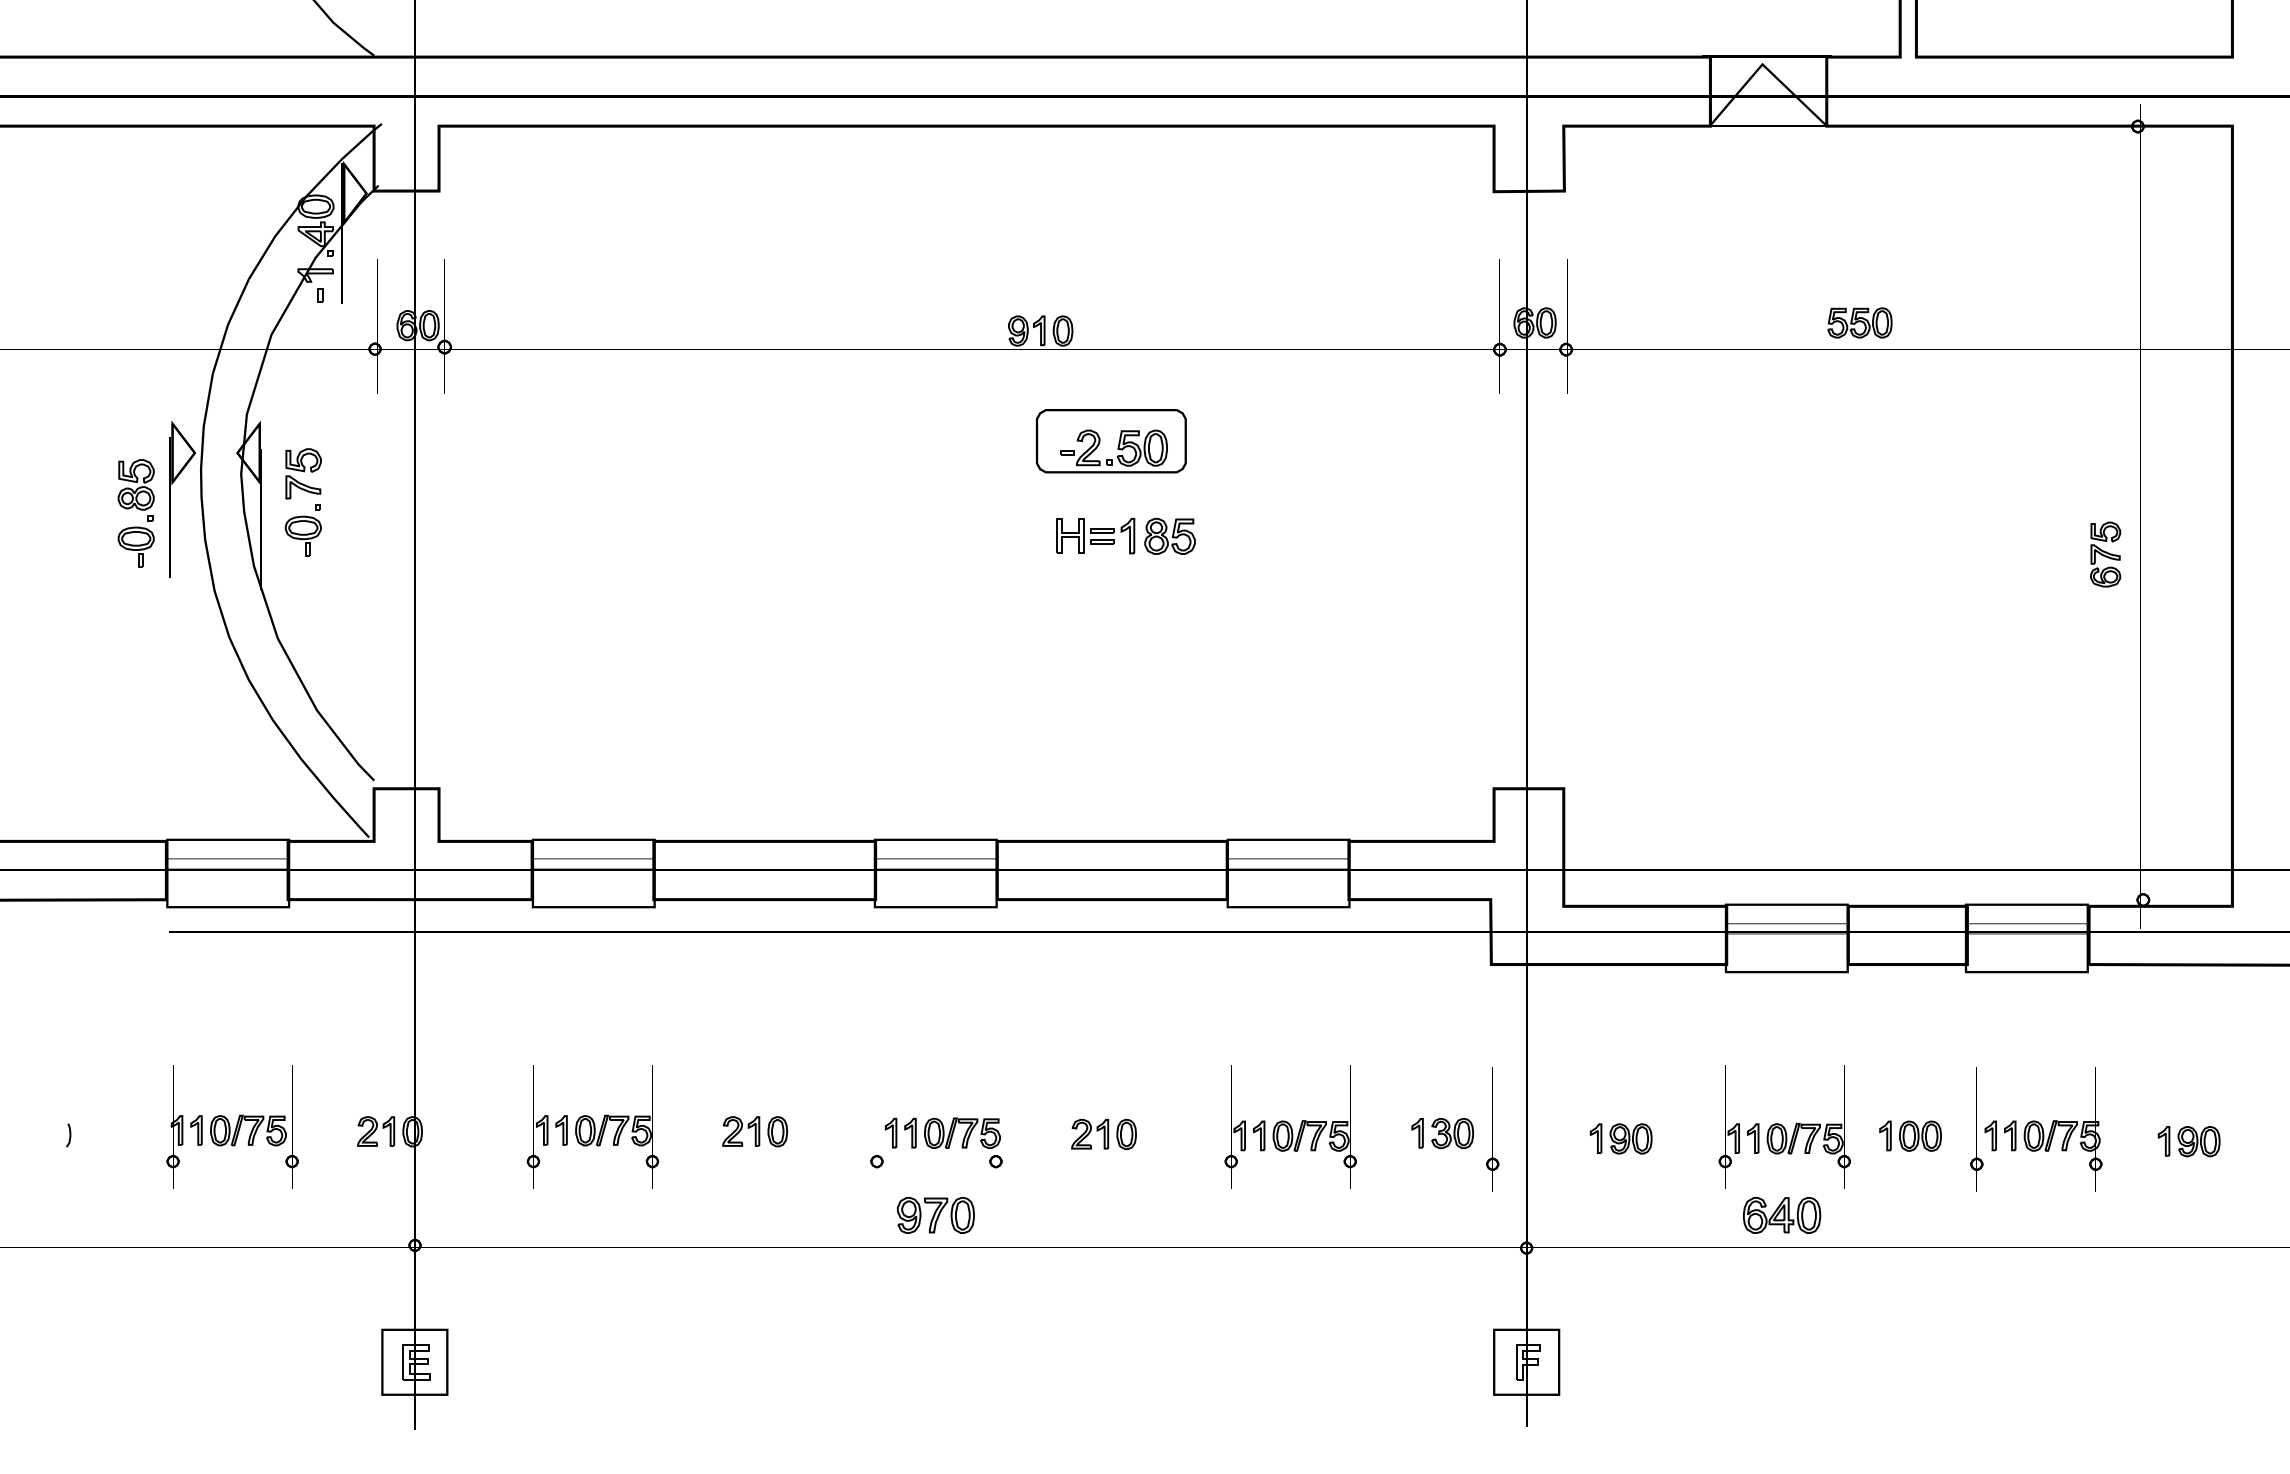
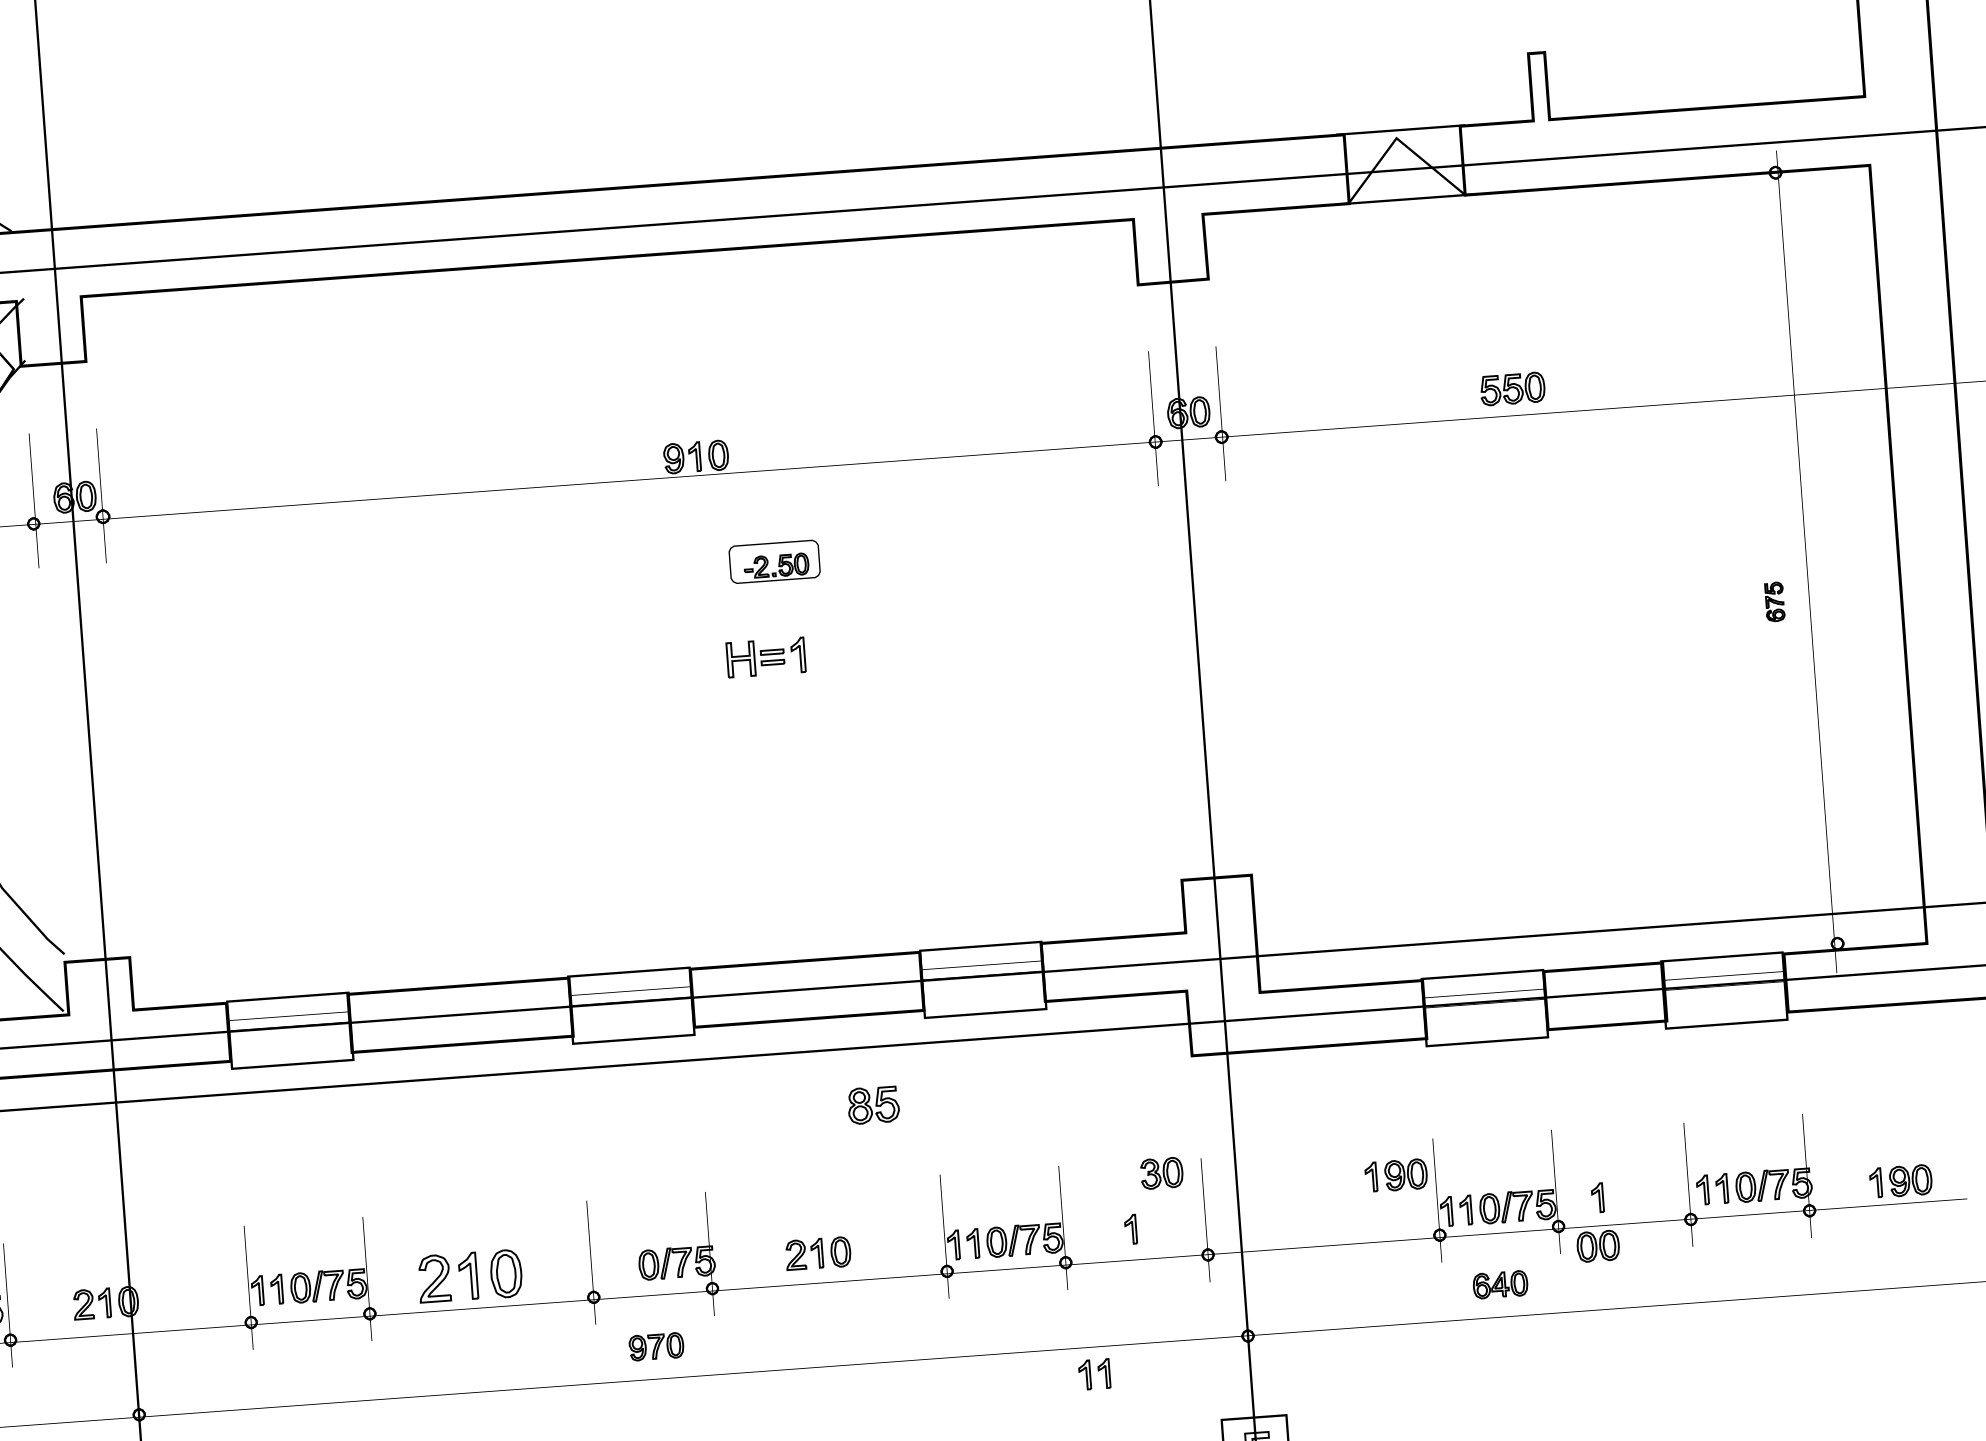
part: (1110, 441) -> (773, 562), size x0.6
part: (1169, 536) -> (873, 1105), moved
part: (2105, 554) -> (1774, 601), size x0.6
part: (754, 1131) -> (469, 1276), size x1.6
part: (900, 1132) -> (1094, 1373), moved
part: (1452, 1133) -> (1161, 1173), moved
part: (1920, 1135) -> (1598, 1245), moved
part: (1621, 1138) -> (1396, 1175), moved
part: (935, 1215) -> (656, 1346), size x0.7
part: (1782, 1215) -> (1500, 1284), size x0.7

